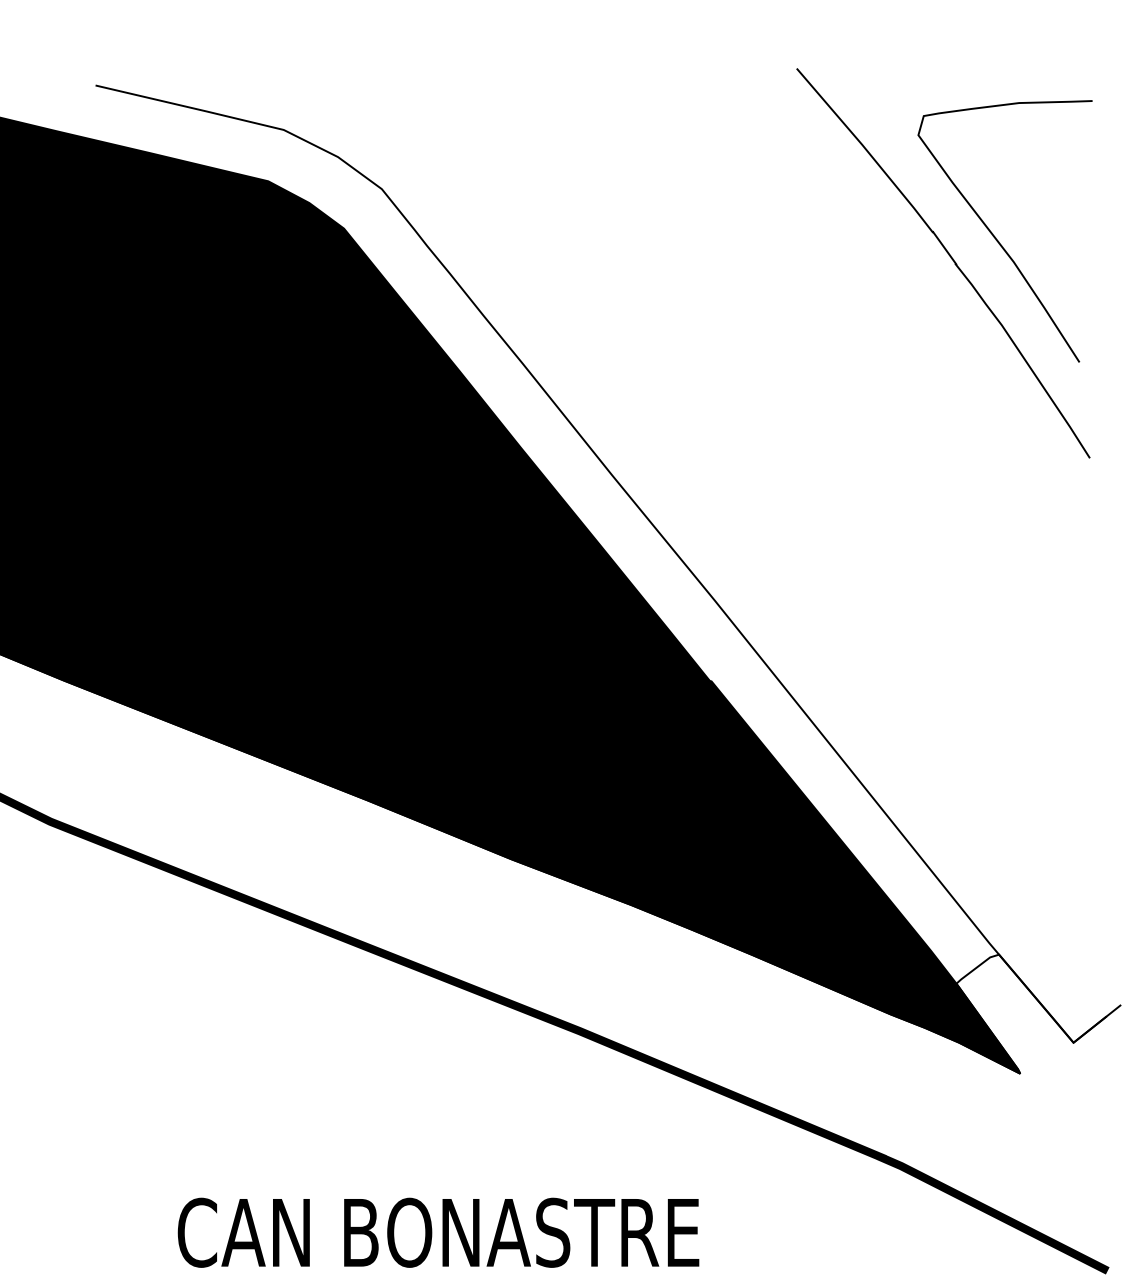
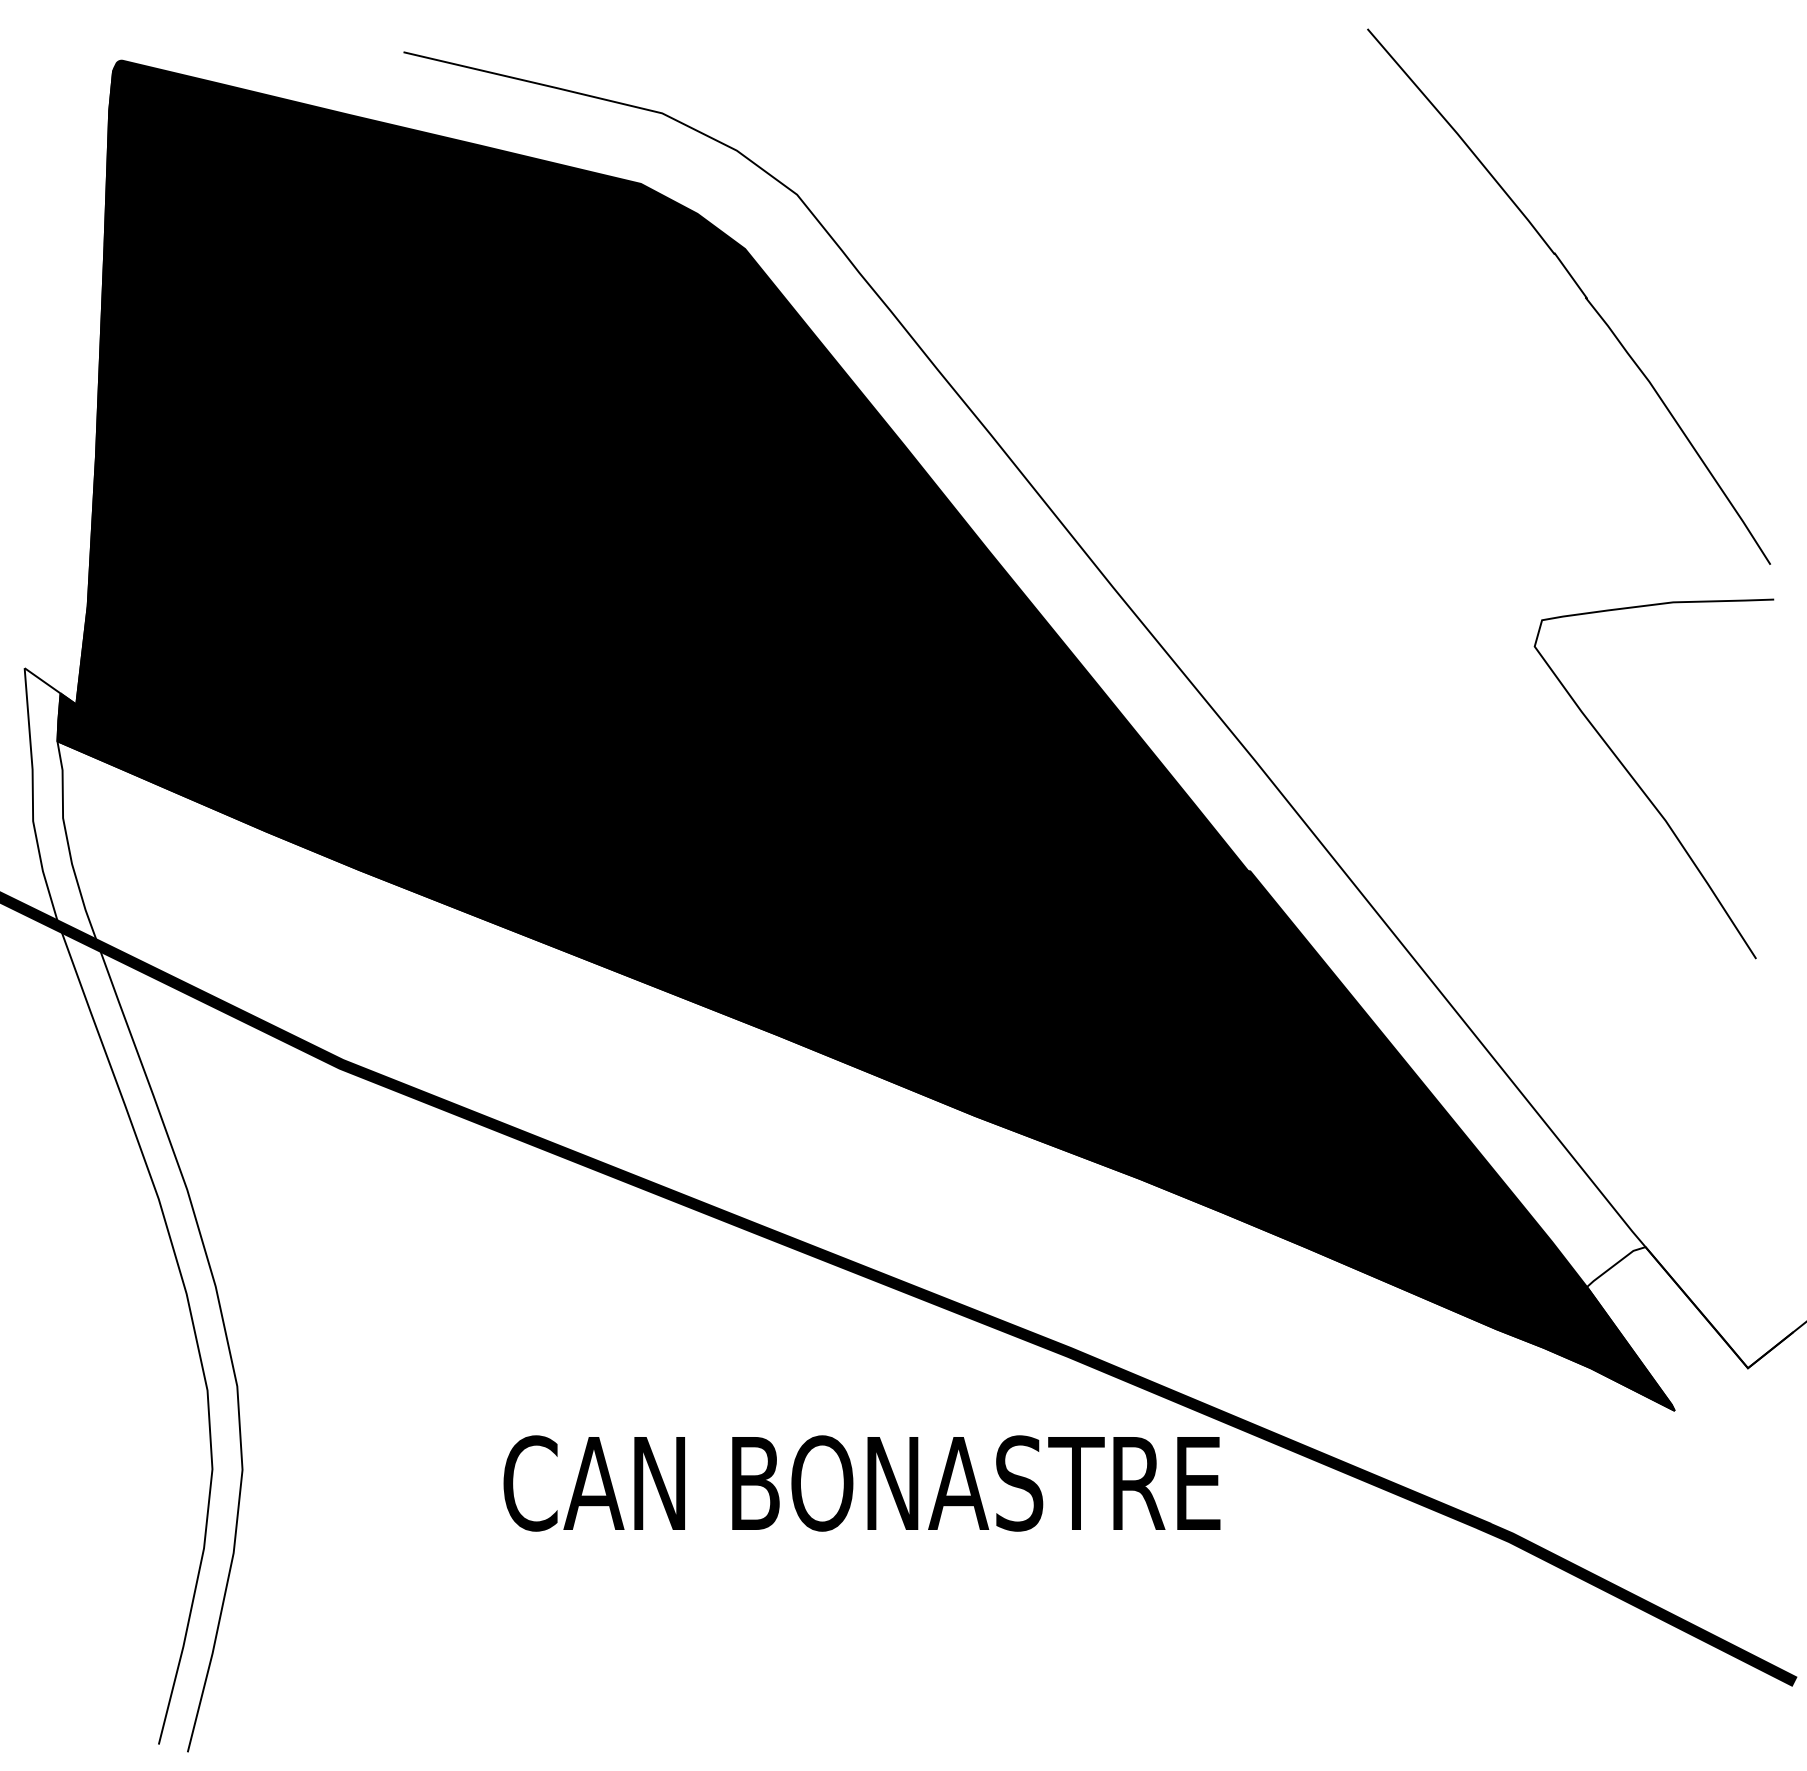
curve: (996, 237) -> (1641, 787), moved
text: (438, 1232) -> (861, 1483), moved

